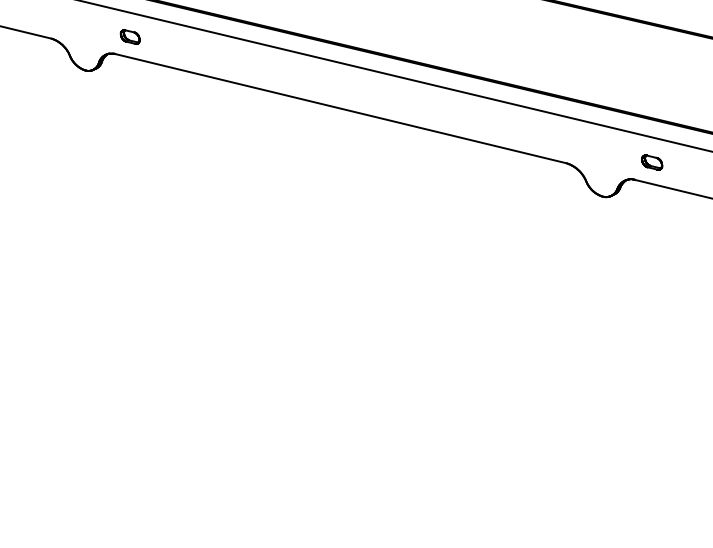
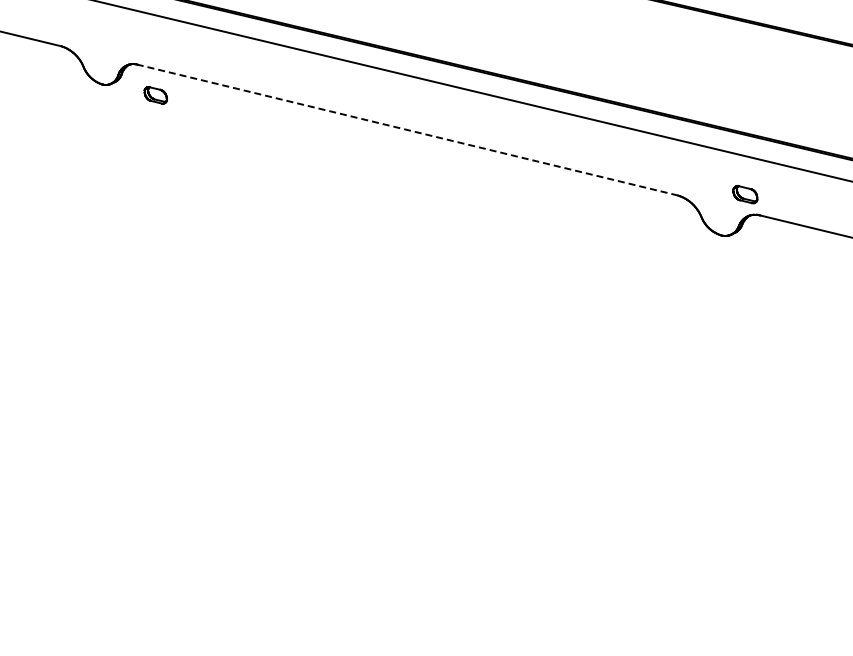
part: (130, 37) -> (155, 95), moved
line: (340, 108) -> (407, 130), solid -> dashed
part: (652, 162) -> (745, 194), moved

